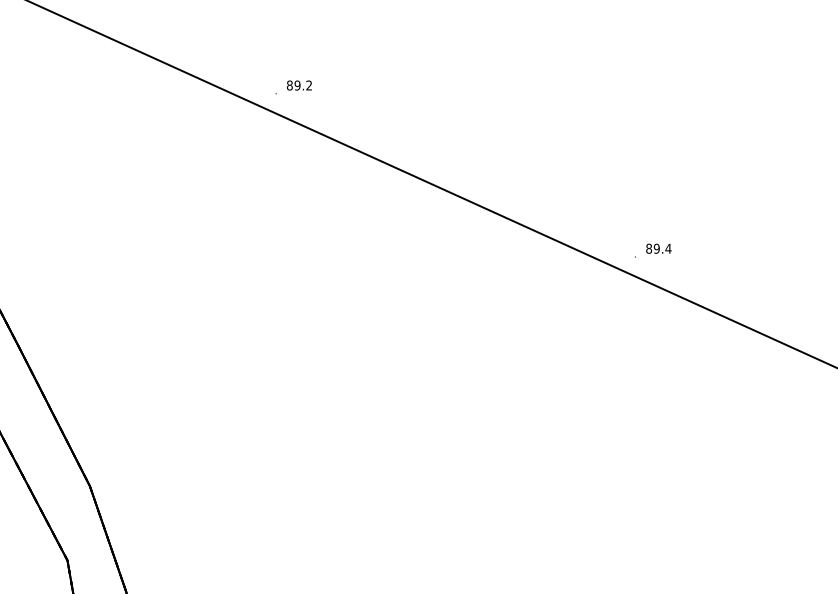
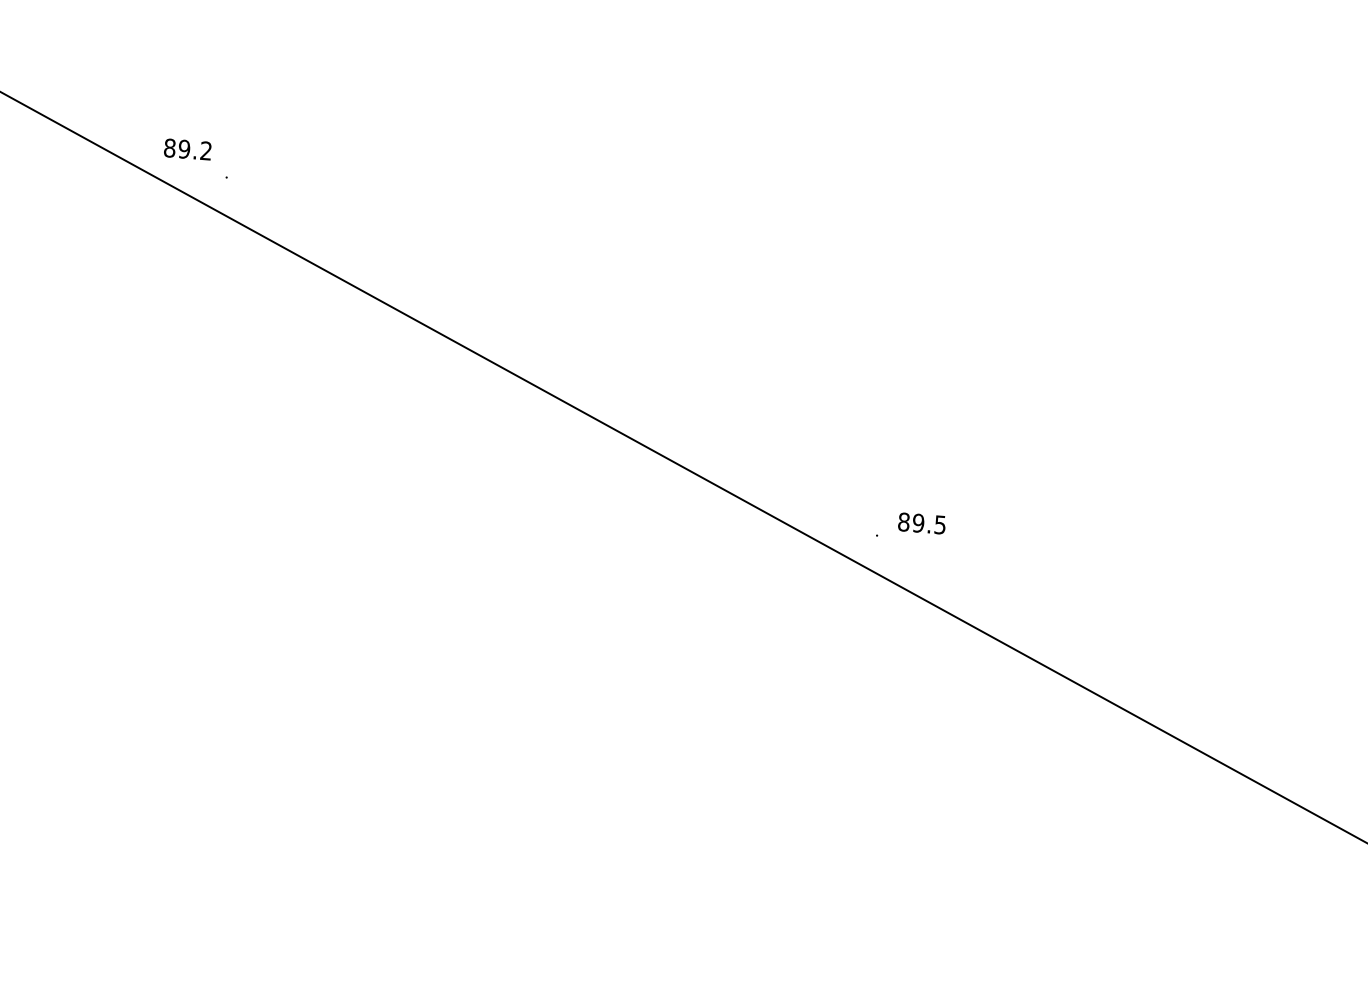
text: (299, 85) -> (187, 149), moved
text: (668, 248) -> (940, 524), 89.4 -> 89.5

